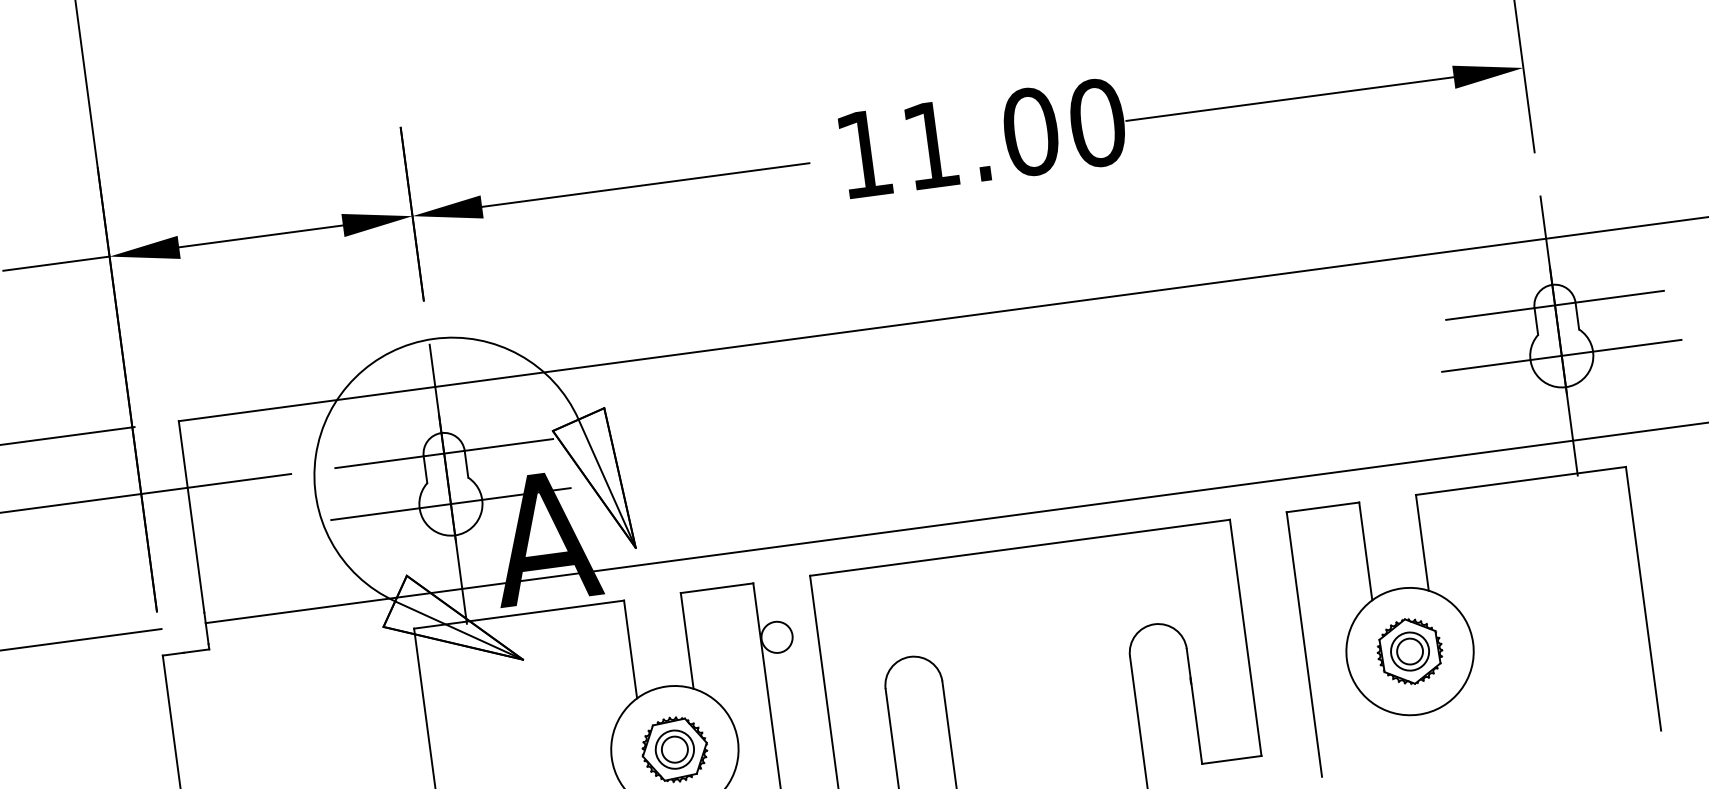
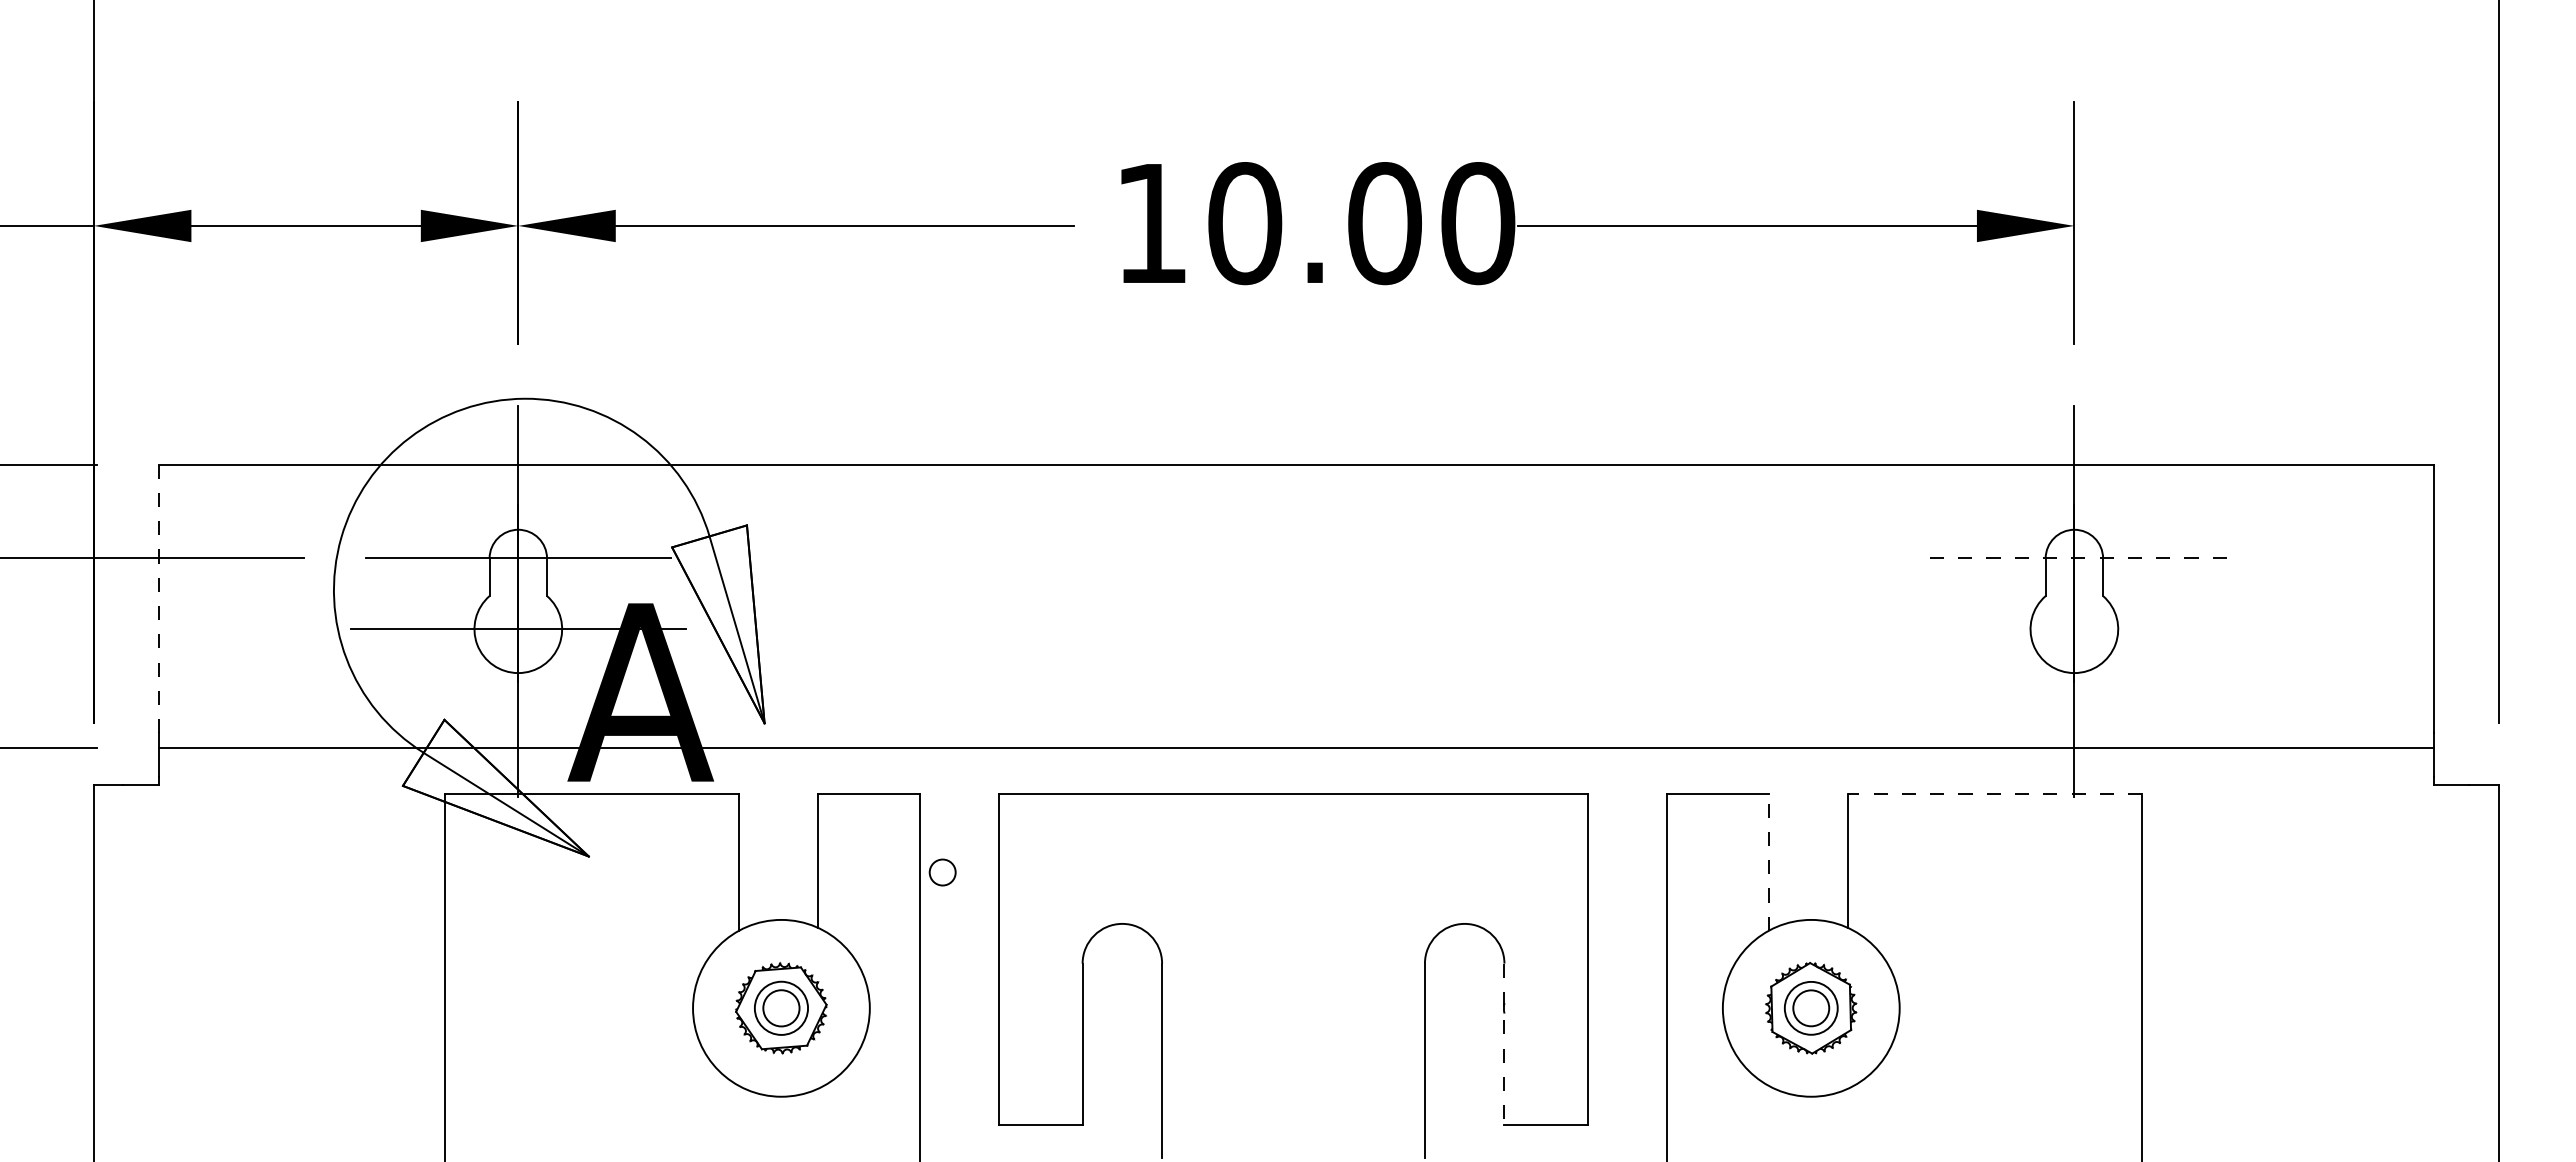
text: (931, 145) -> (1245, 223), 11.00 -> 10.00
line: (1554, 305) -> (2073, 558), solid -> dashed
line: (1561, 356) -> (2074, 629), removed
line: (1520, 480) -> (1994, 793), solid -> dashed
line: (191, 516) -> (159, 598), solid -> dashed
line: (1365, 550) -> (1768, 861), solid -> dashed
circle: (776, 637) -> (942, 872), size x0.6
line: (1194, 706) -> (1504, 1044), solid -> dashed

